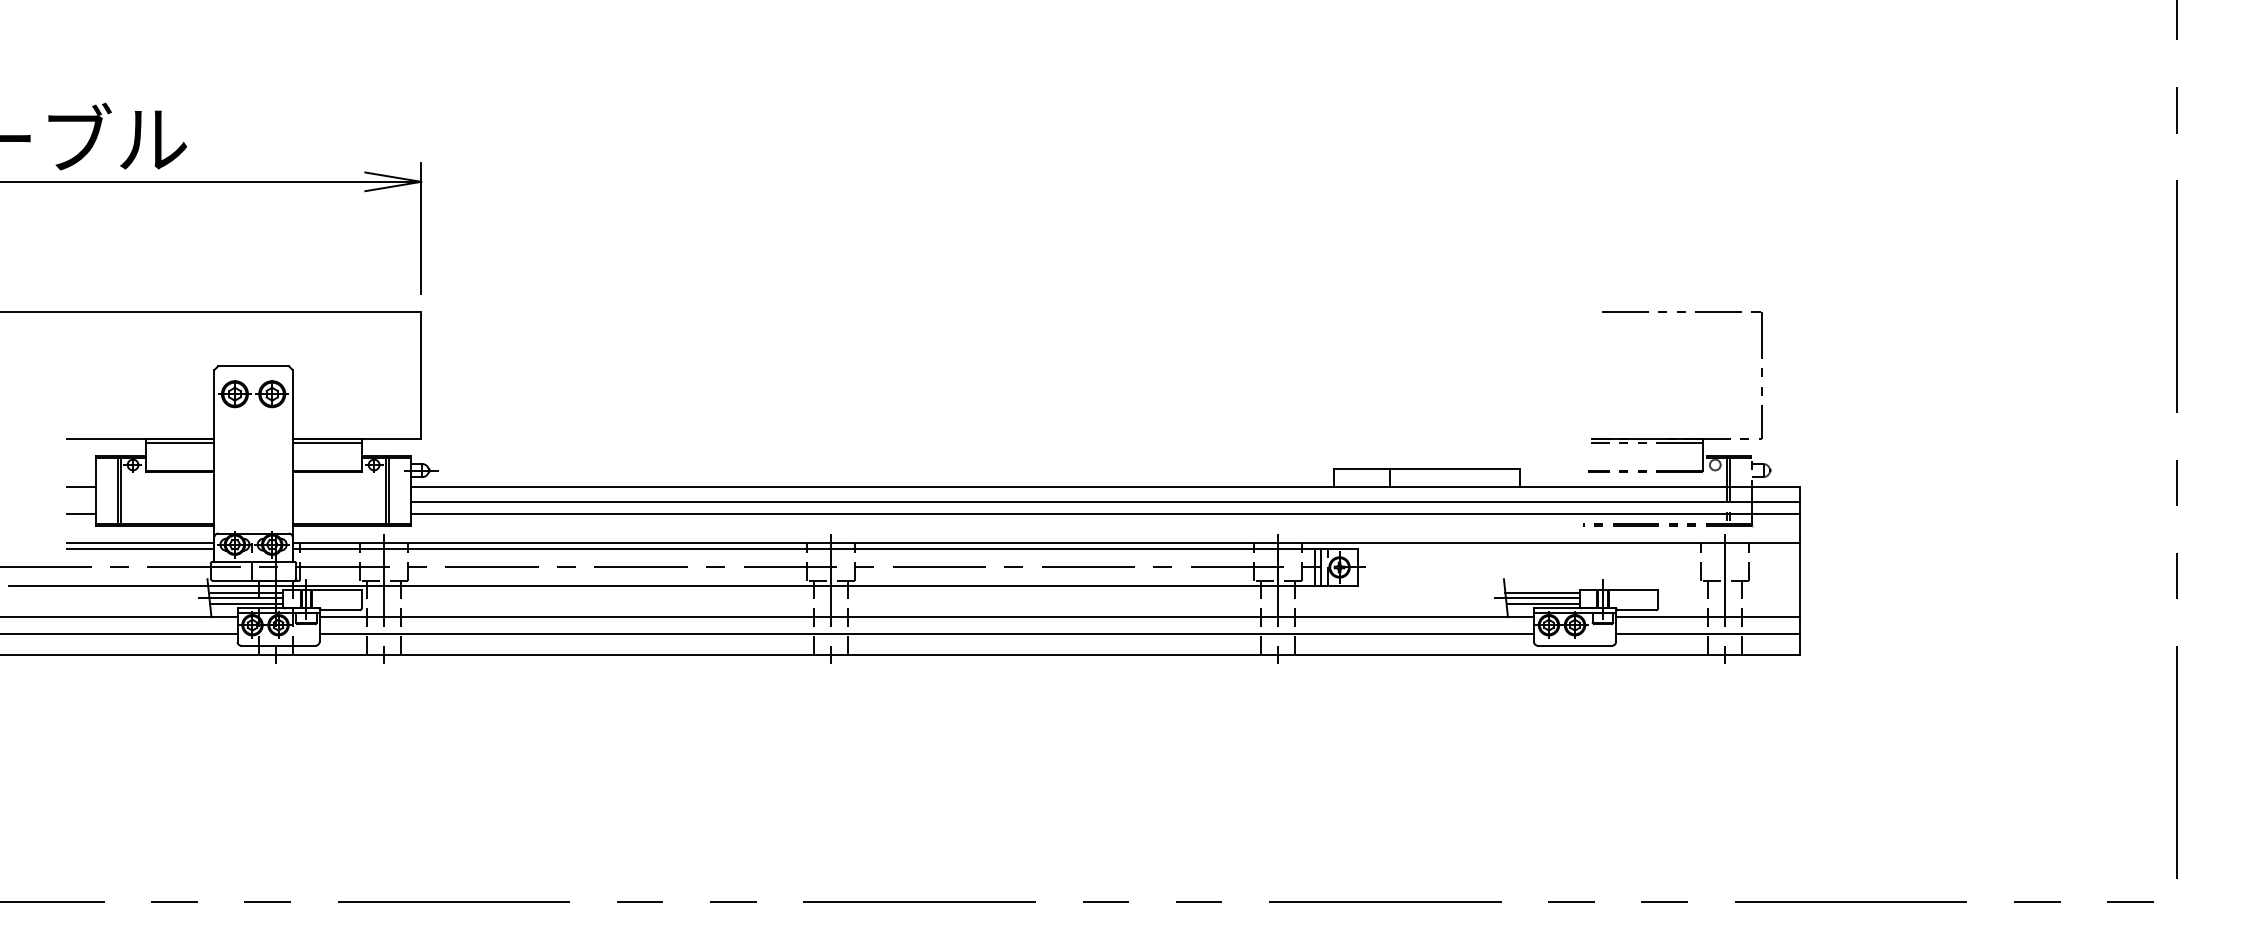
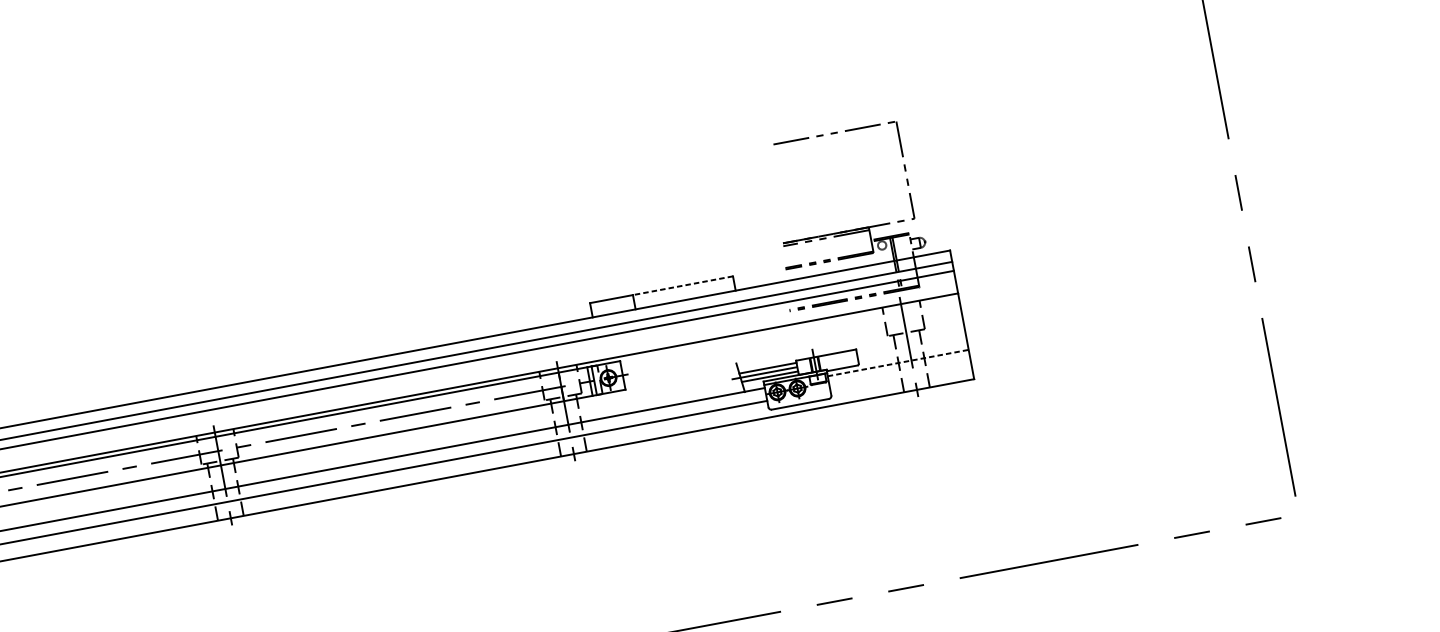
line: (1454, 468) -> (682, 285), solid -> dashed
line: (1707, 616) -> (897, 362), solid -> dashed
line: (1707, 633) -> (900, 375), removed

